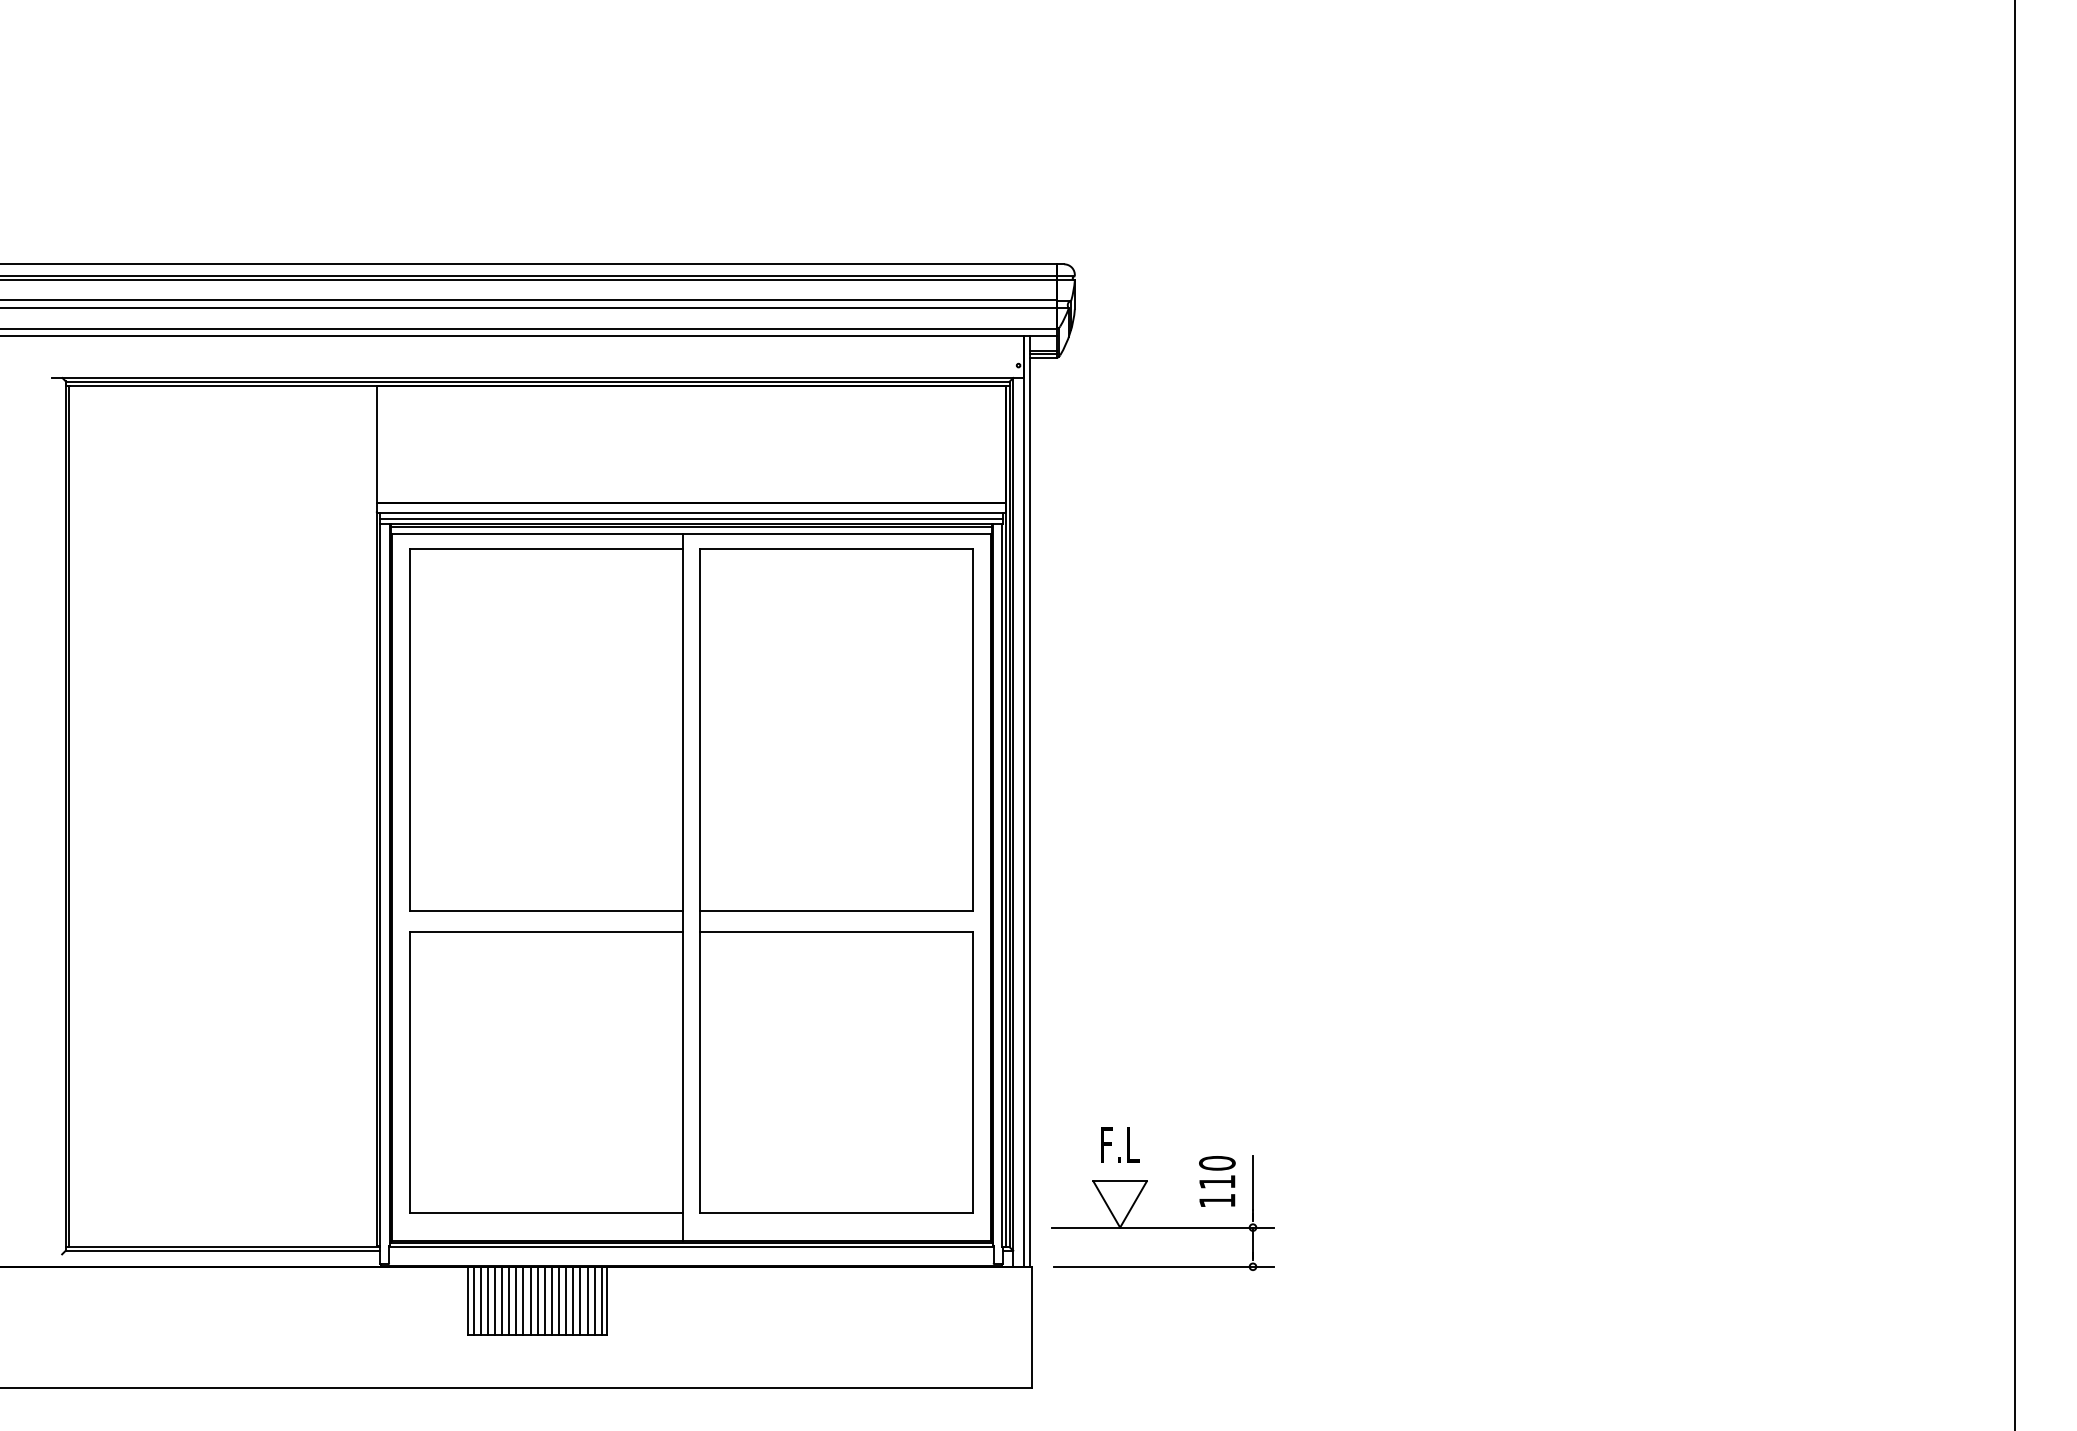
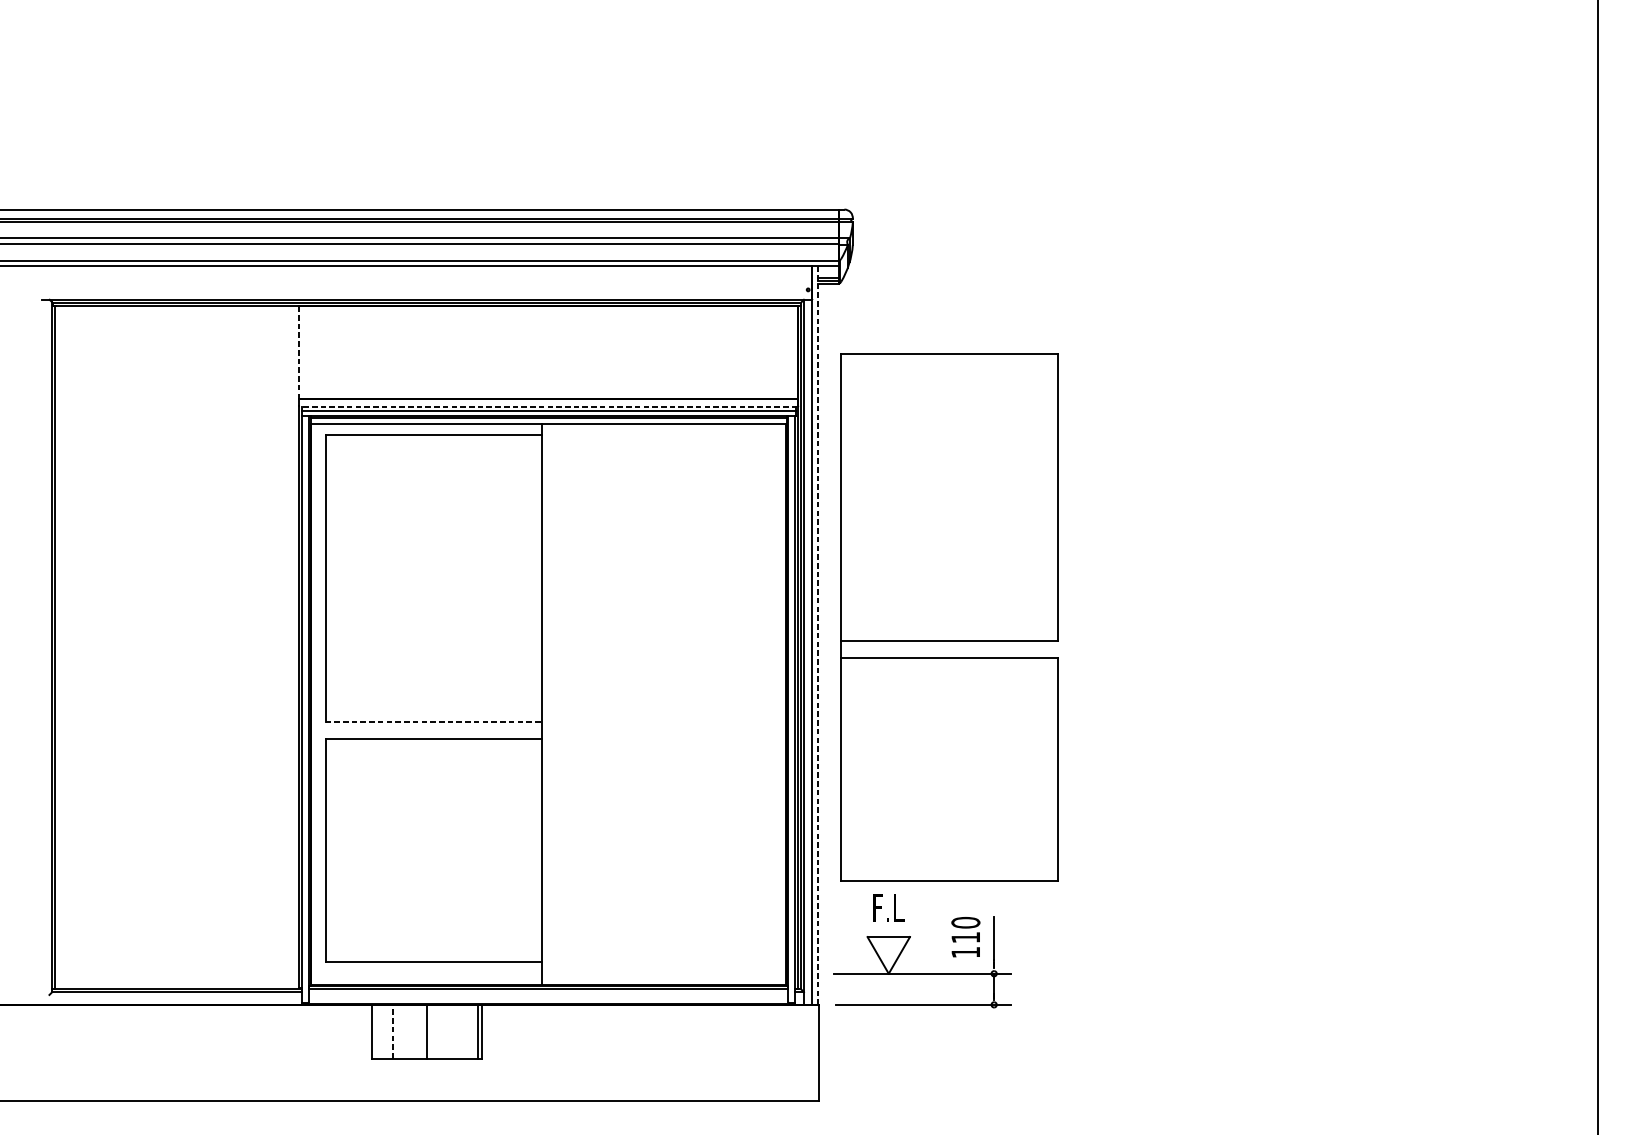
line: (376, 444) -> (298, 352), solid -> dashed
line: (691, 512) -> (548, 406), solid -> dashed
line: (1030, 800) -> (817, 634), solid -> dashed
part: (836, 880) -> (949, 617), moved
line: (546, 910) -> (433, 722), solid -> dashed
line: (473, 1300) -> (375, 1031), removed
line: (480, 1300) -> (381, 1031), removed
line: (487, 1300) -> (386, 1031), removed
line: (494, 1300) -> (392, 1031), solid -> dashed
line: (502, 1300) -> (398, 1031), removed
line: (509, 1300) -> (404, 1031), removed
line: (516, 1300) -> (409, 1031), removed
line: (523, 1300) -> (415, 1031), removed
line: (530, 1300) -> (421, 1031), removed
line: (544, 1300) -> (432, 1031), removed
line: (551, 1300) -> (437, 1031), removed
line: (559, 1300) -> (444, 1031), removed
line: (566, 1300) -> (449, 1031), removed
line: (573, 1300) -> (455, 1031), removed
line: (580, 1300) -> (460, 1031), removed
line: (587, 1300) -> (466, 1031), removed
line: (594, 1300) -> (471, 1031), removed

